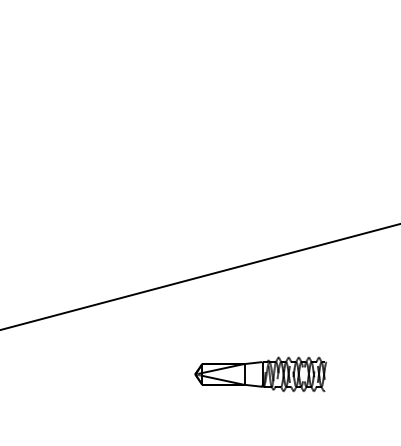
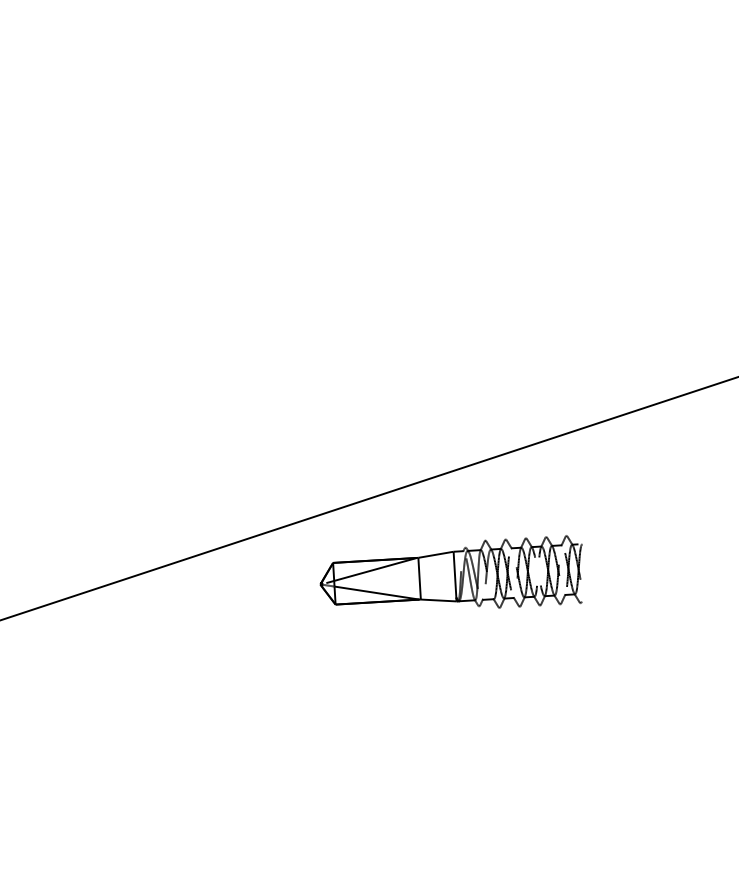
part: (260, 373) -> (450, 574), moved

